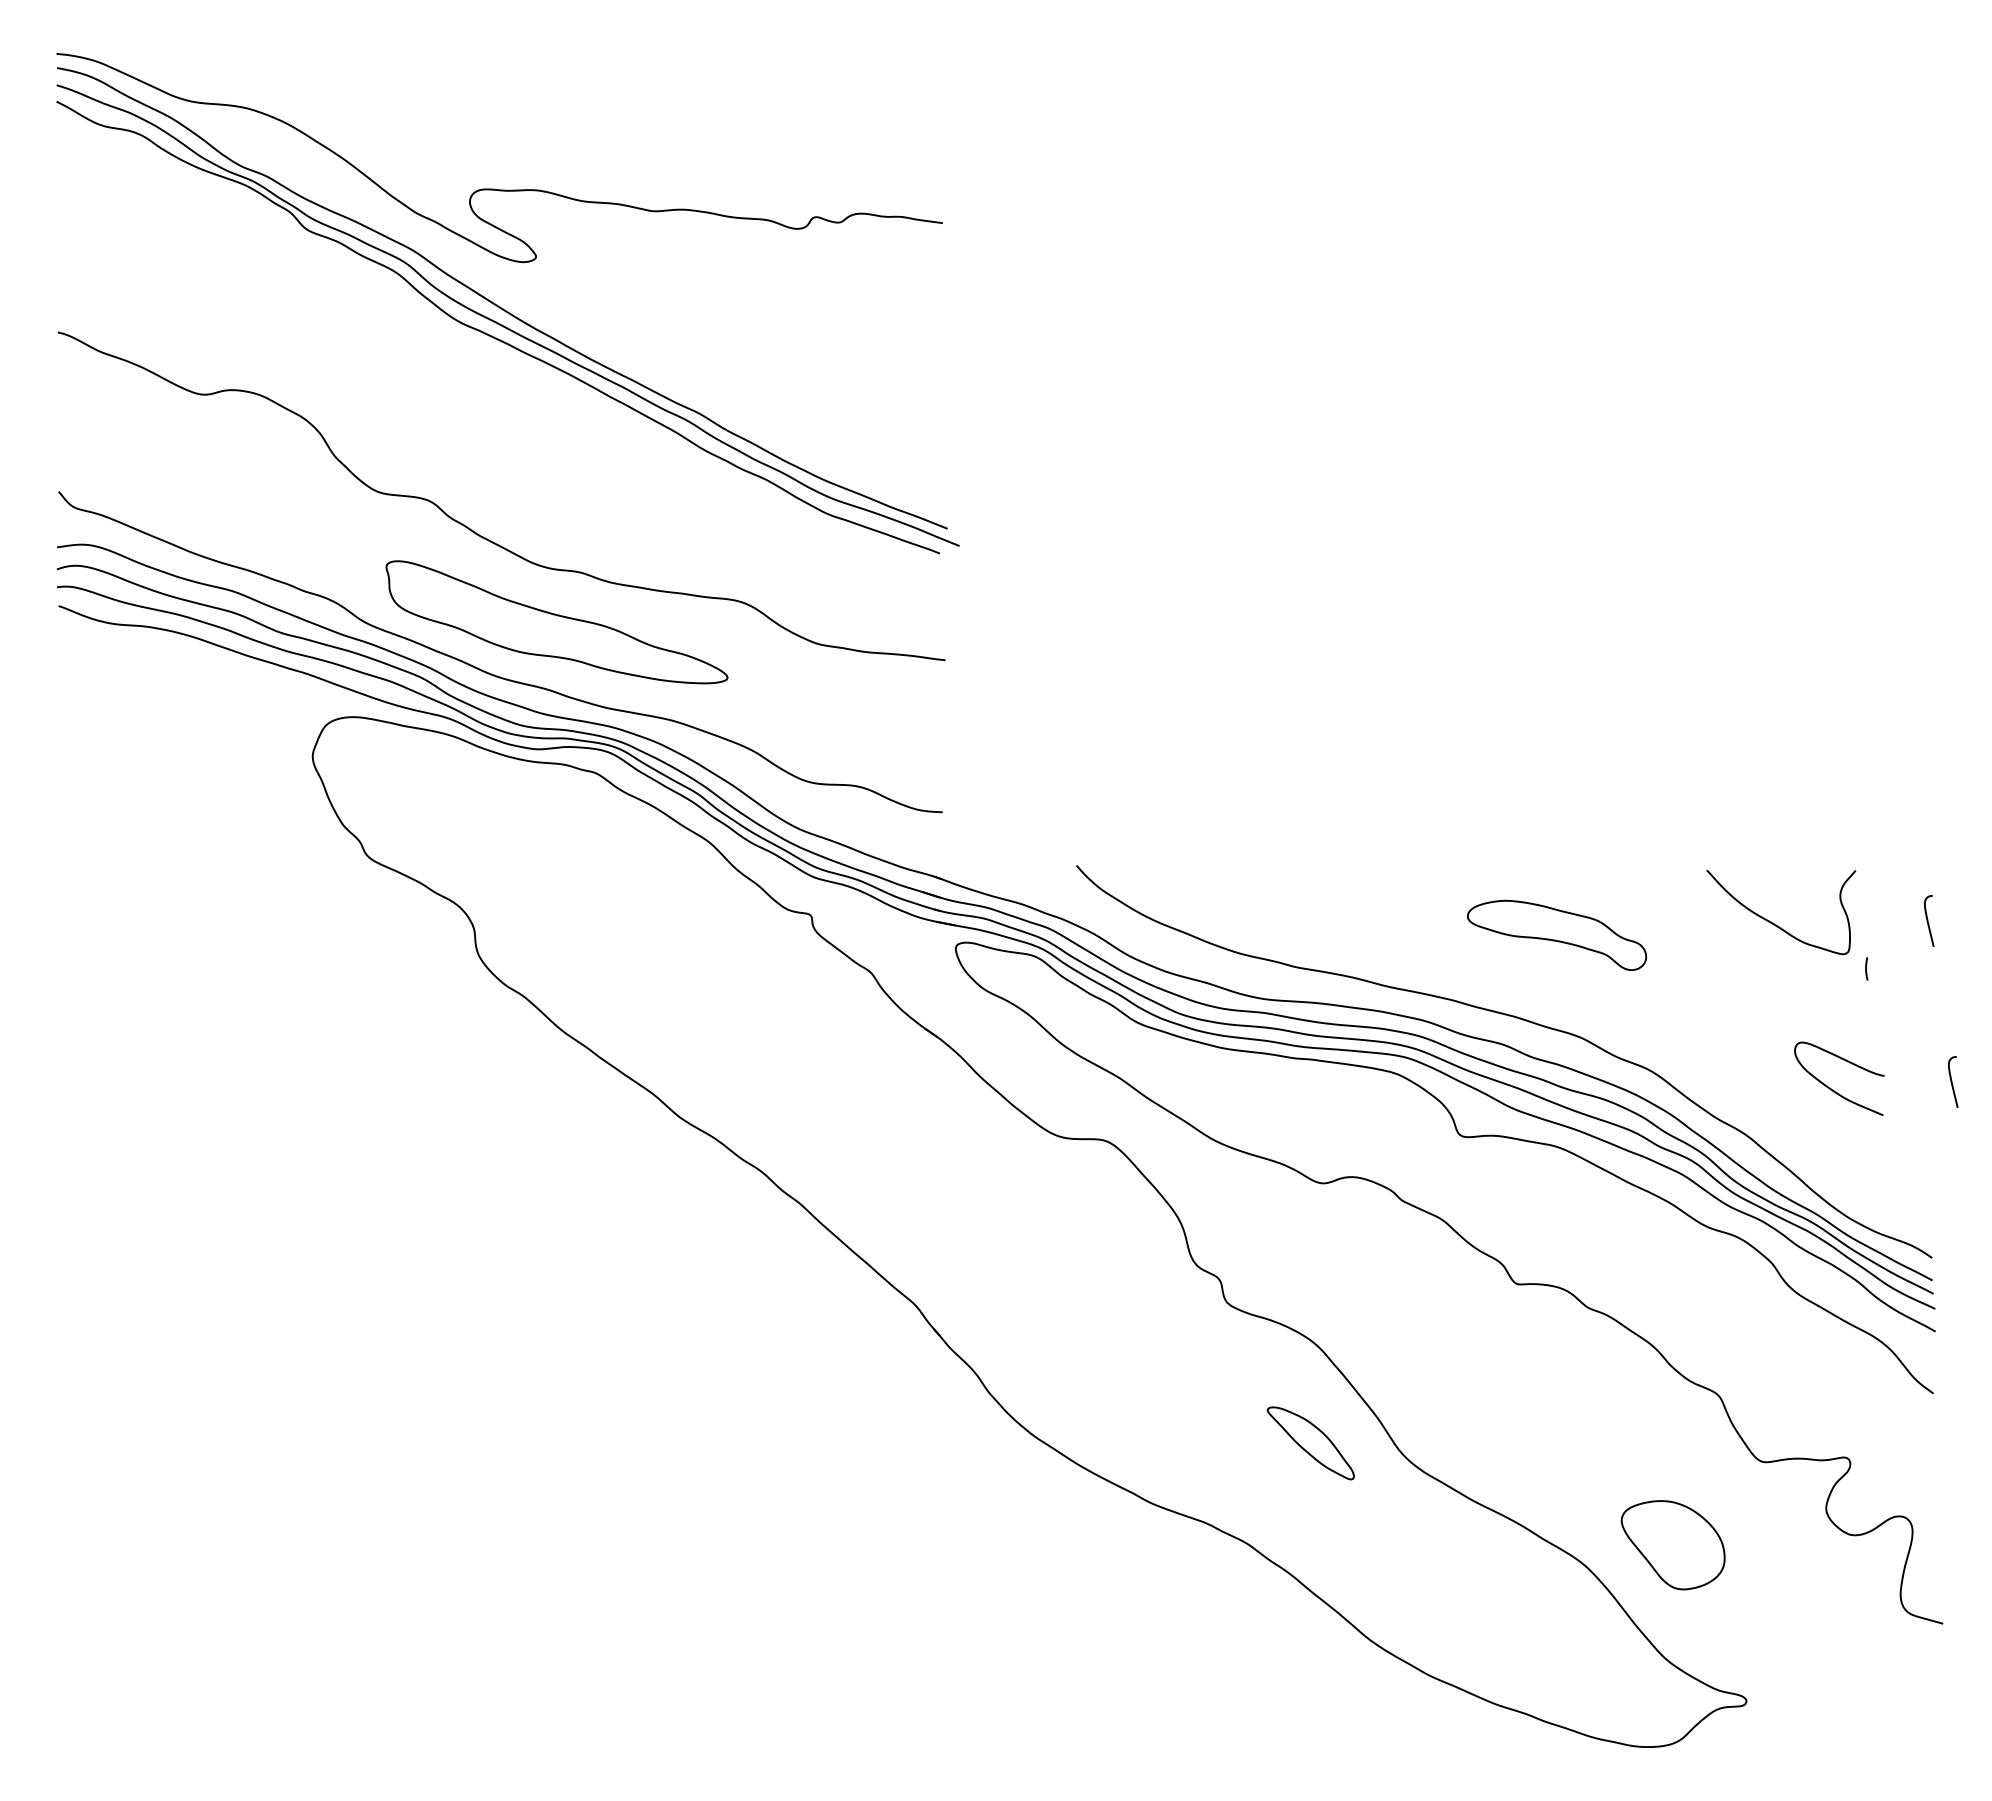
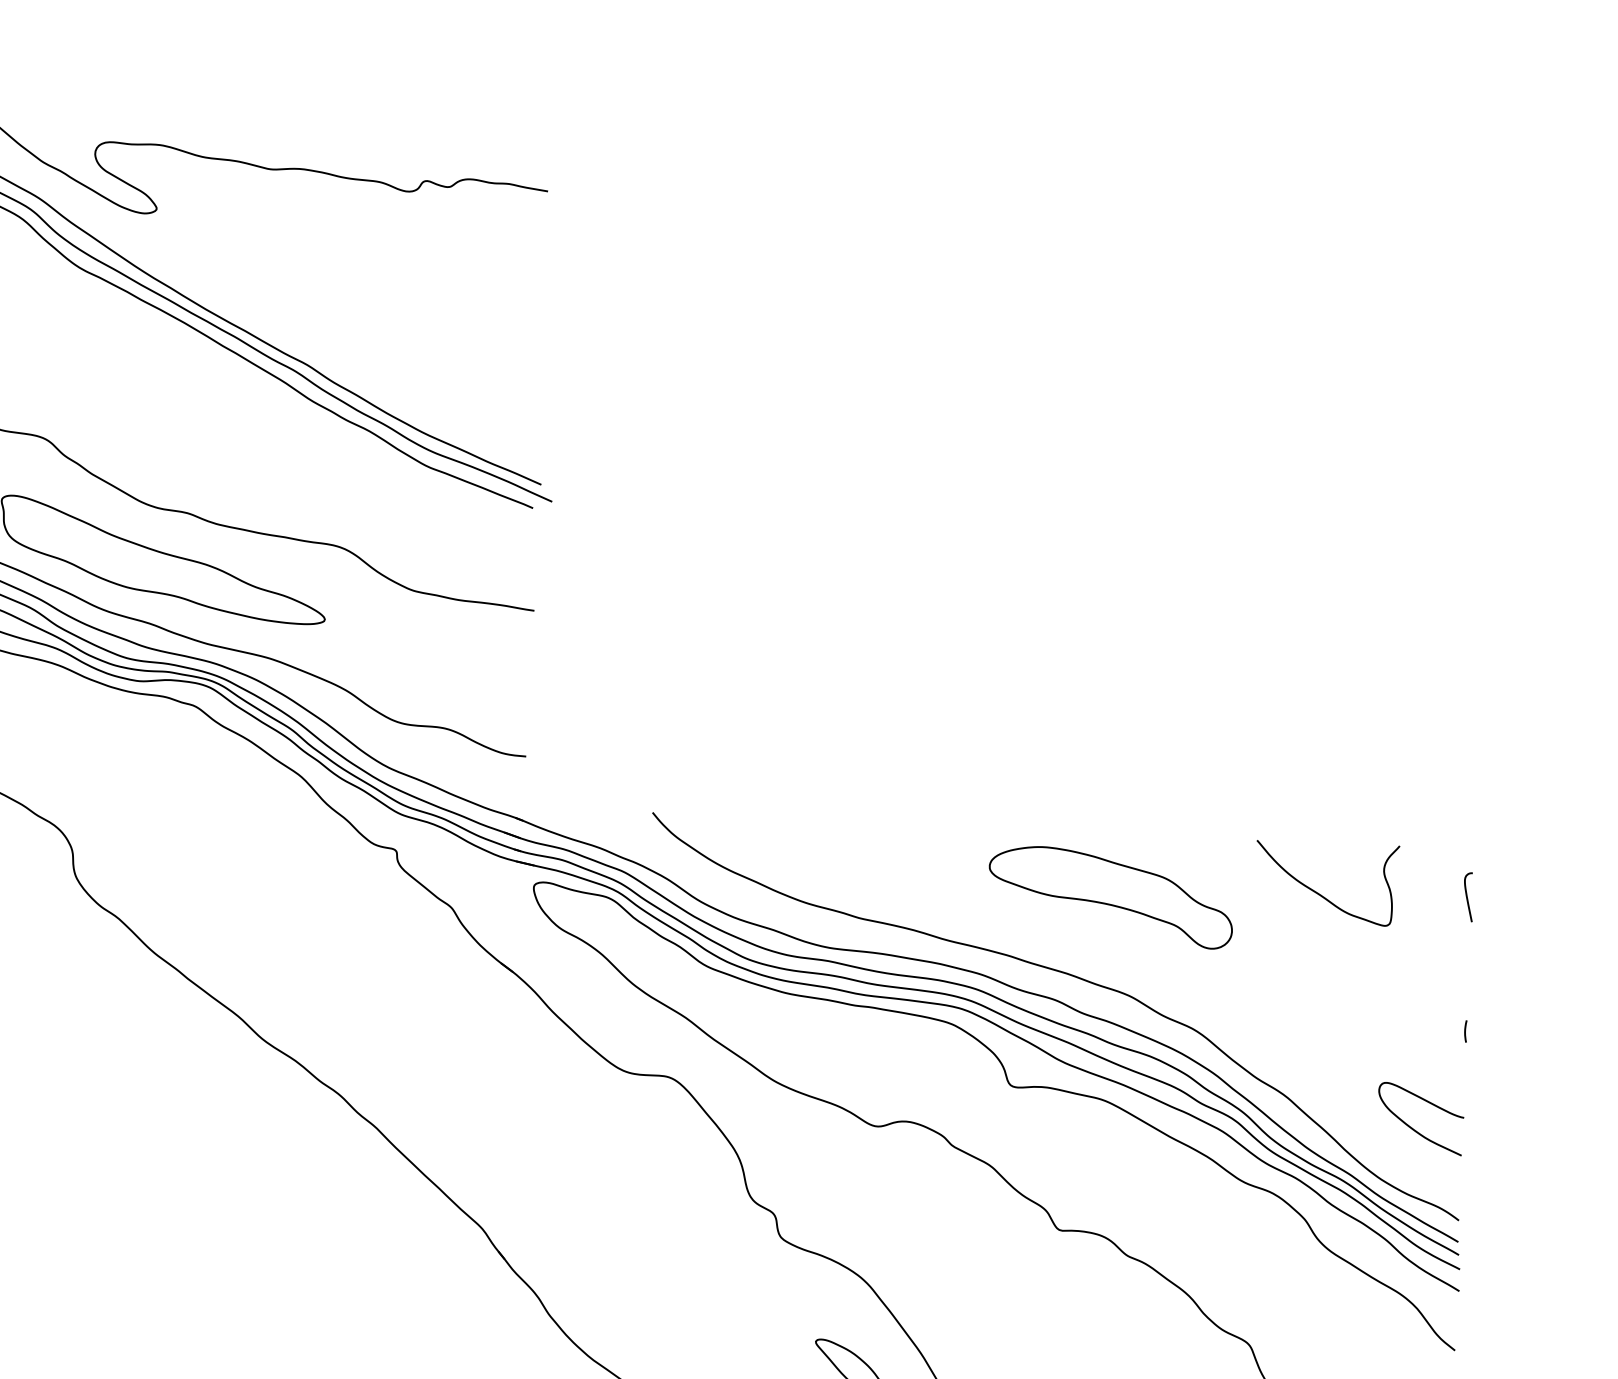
part: (1556, 935) -> (1110, 897), size x1.43
line: (1866, 968) -> (1465, 1031), moved
curve: (1952, 1081) -> (1484, 1051), removed
curve: (1830, 1087) -> (1411, 1126), moved

